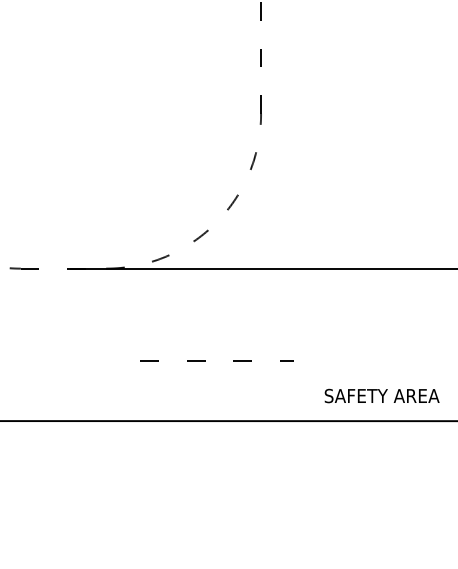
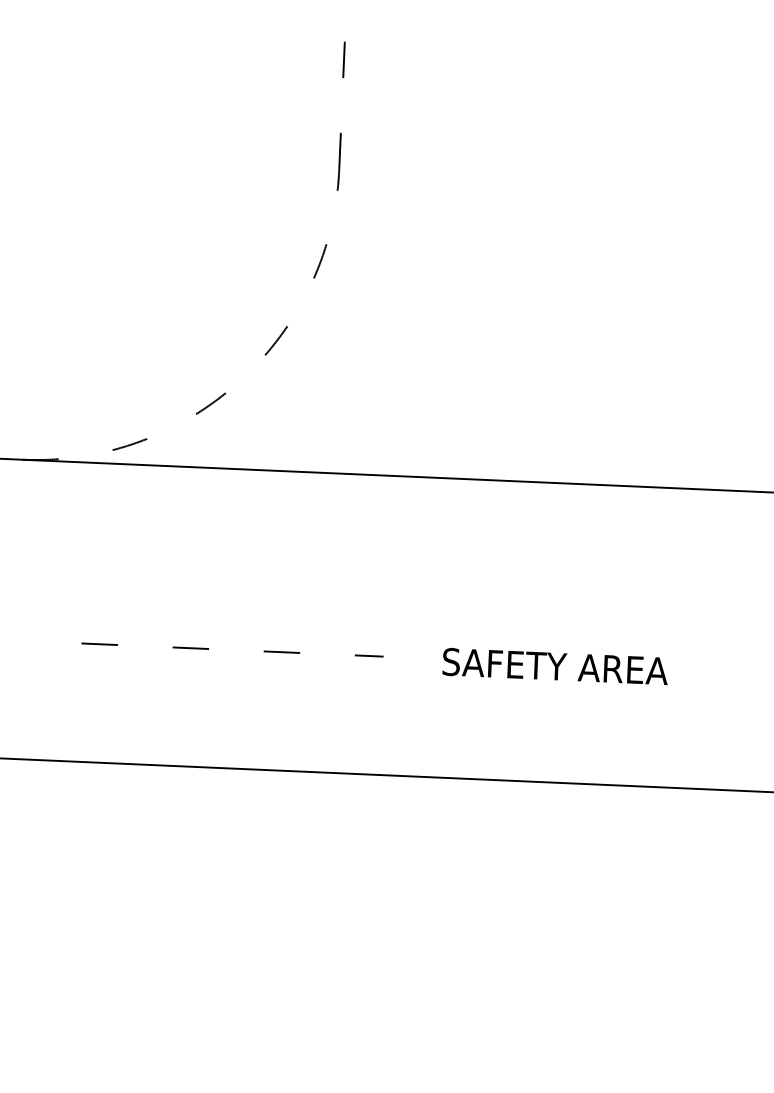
text: (381, 395) -> (554, 665), moved

